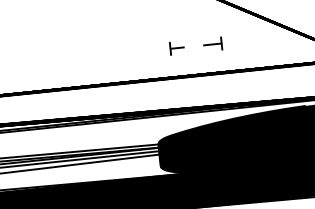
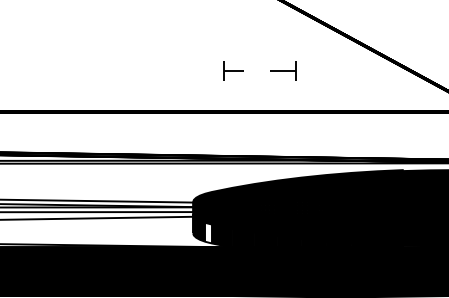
fill: (171, 164) -> (208, 232), removed

